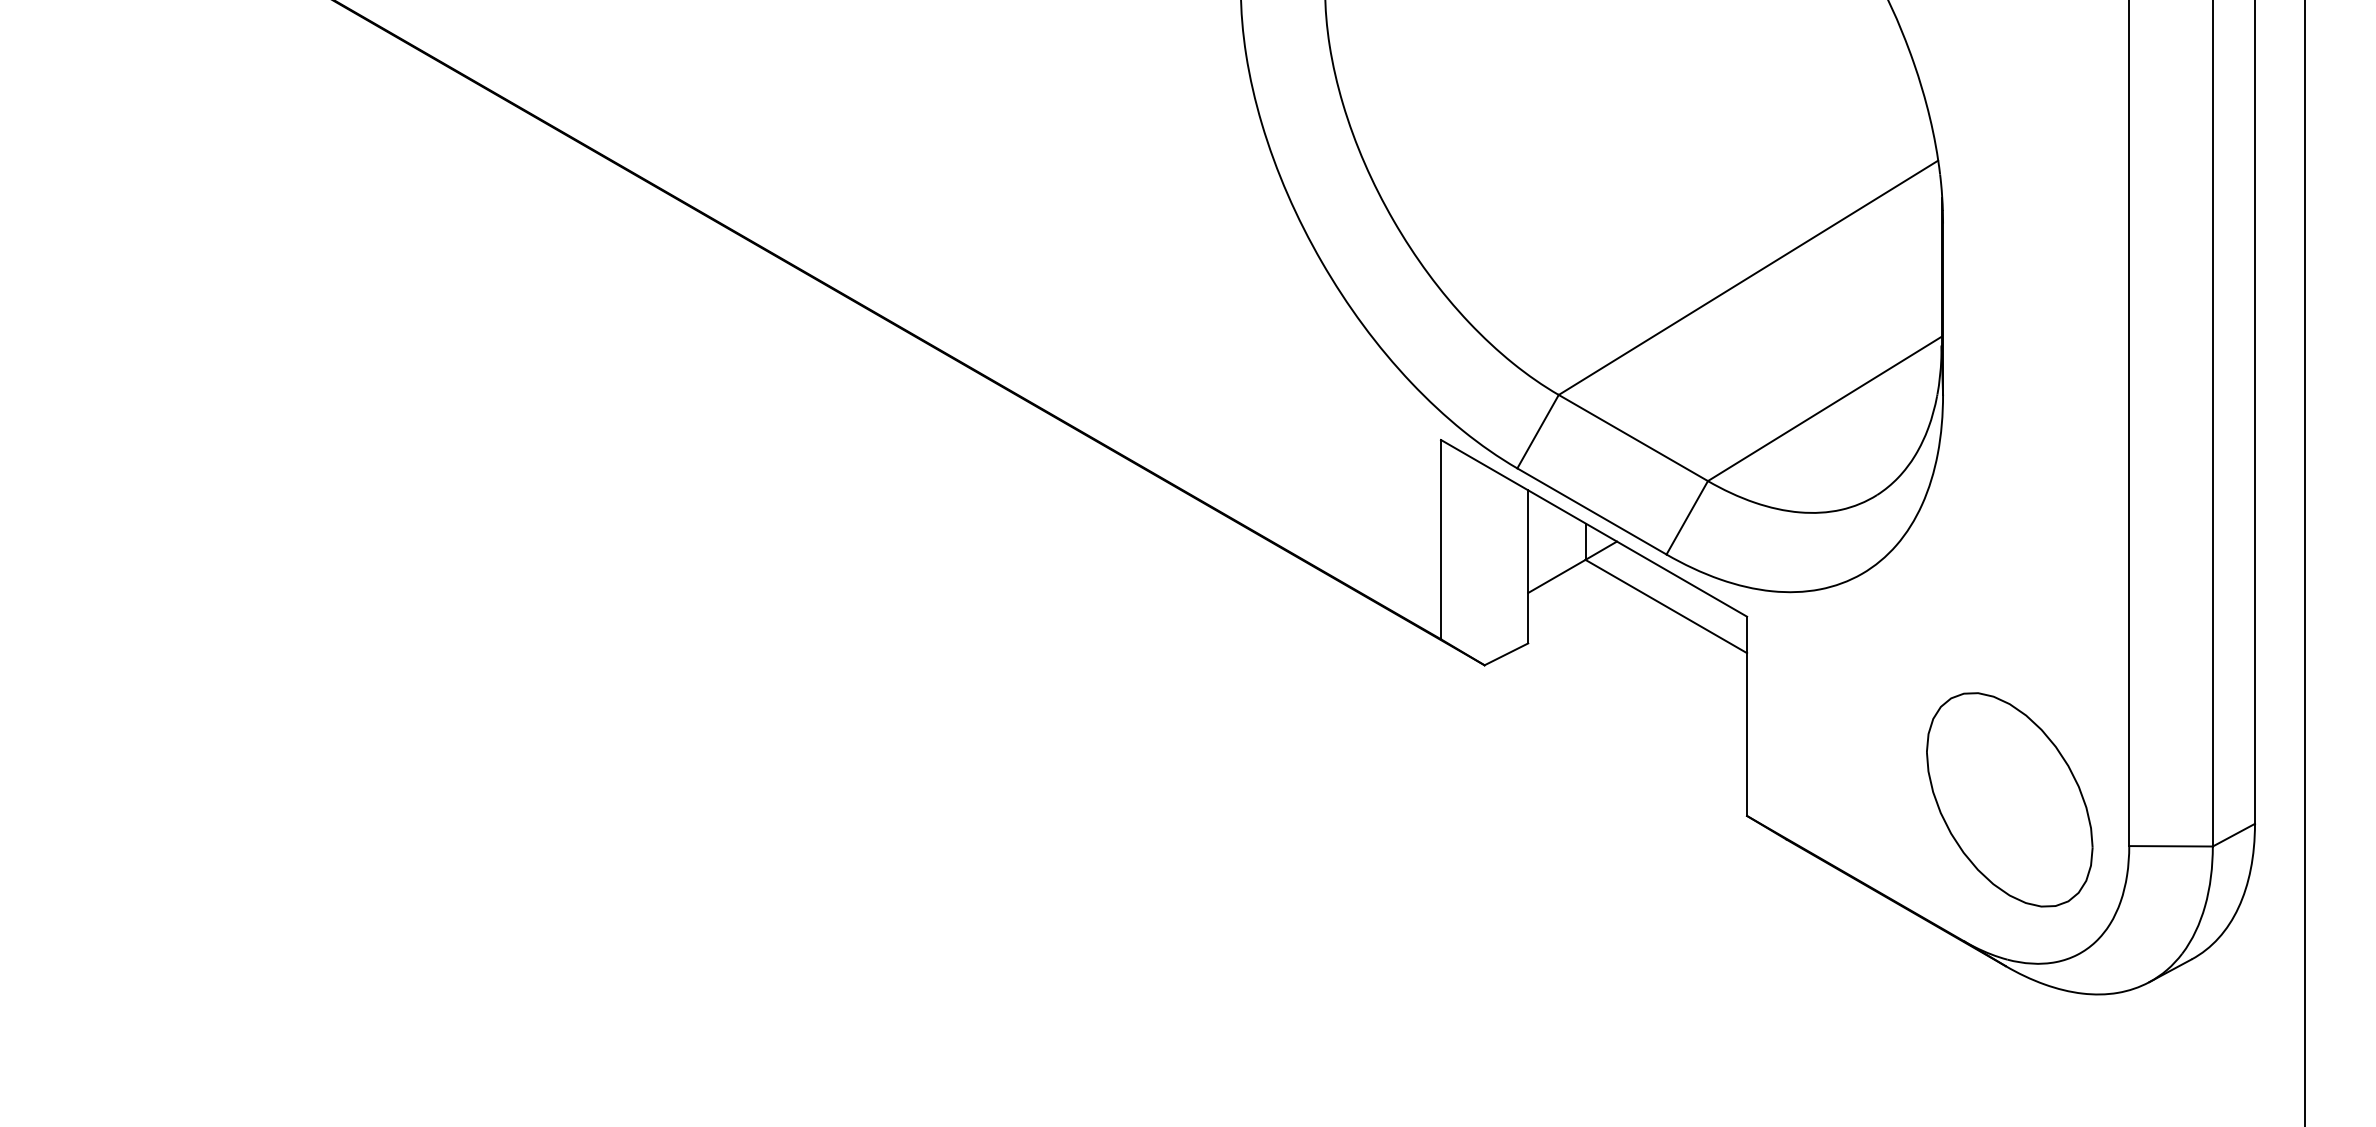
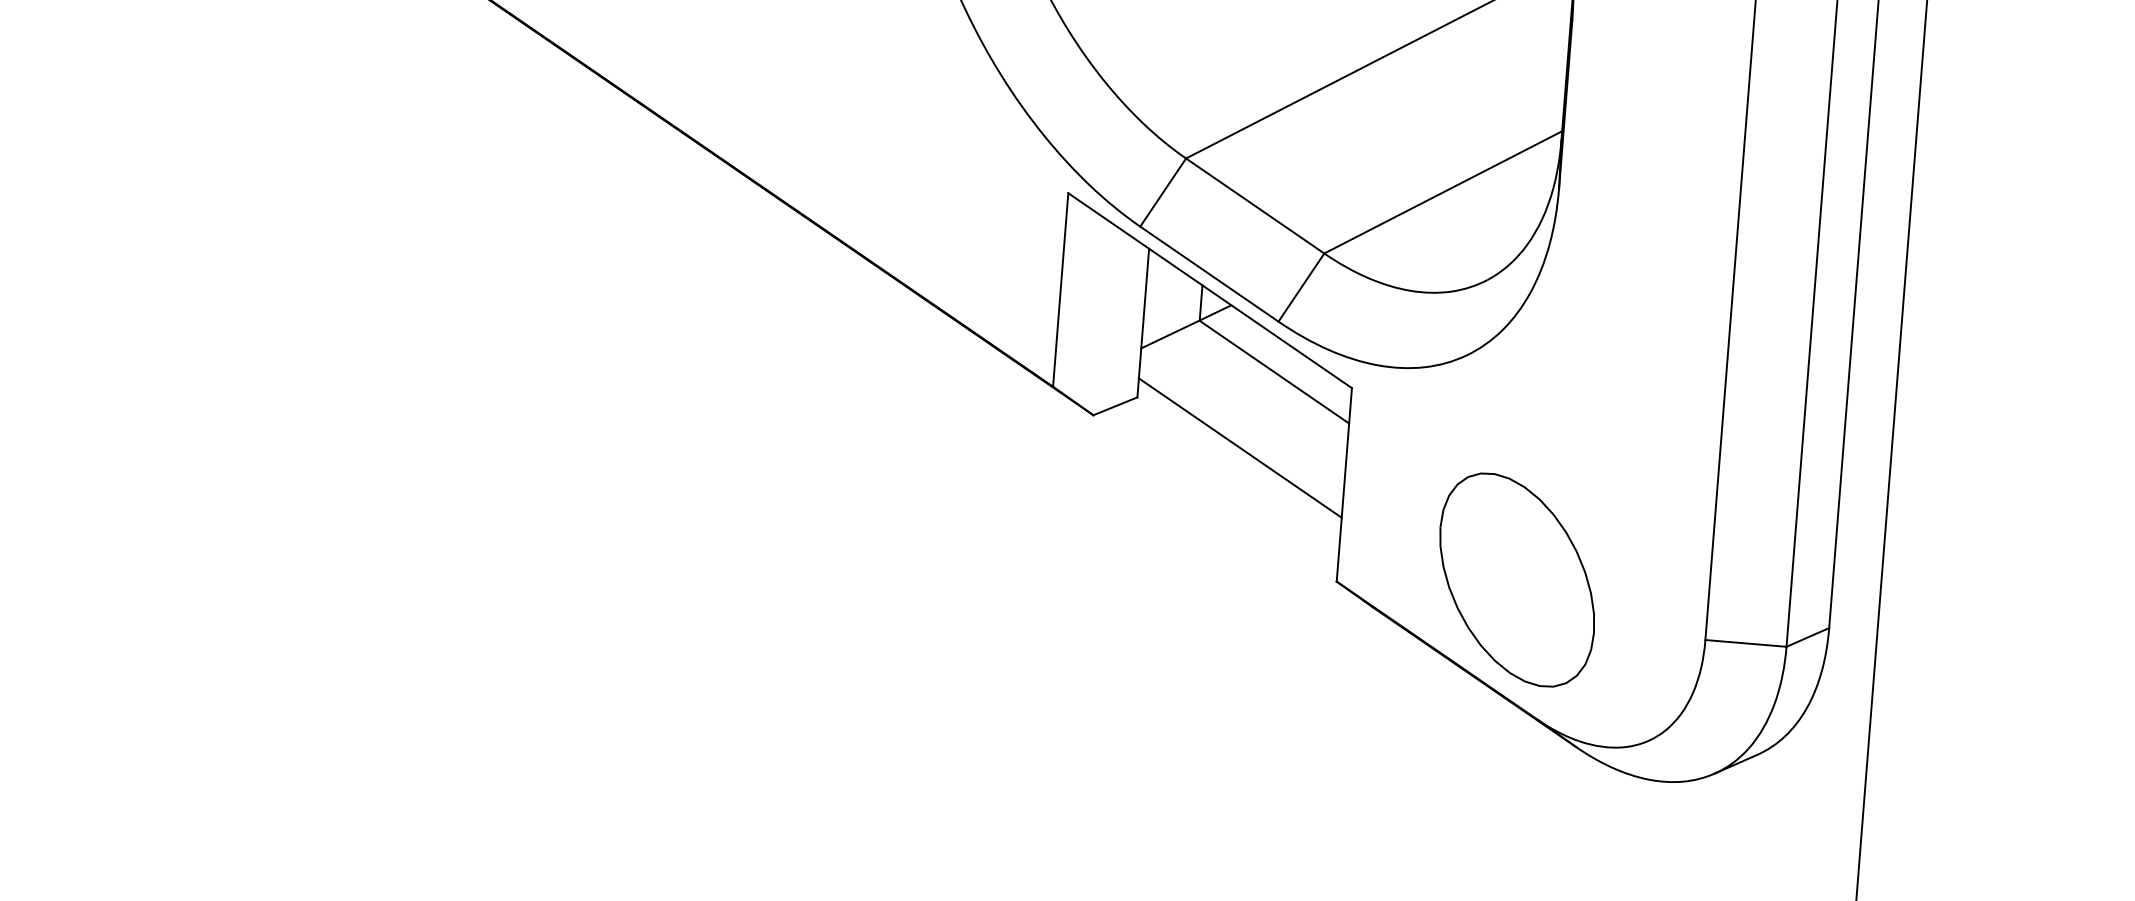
line: (1637, 686) -> (1240, 447), added
part: (2009, 799) -> (1517, 579), moved

